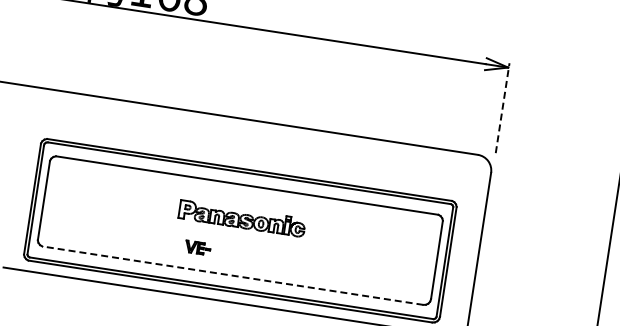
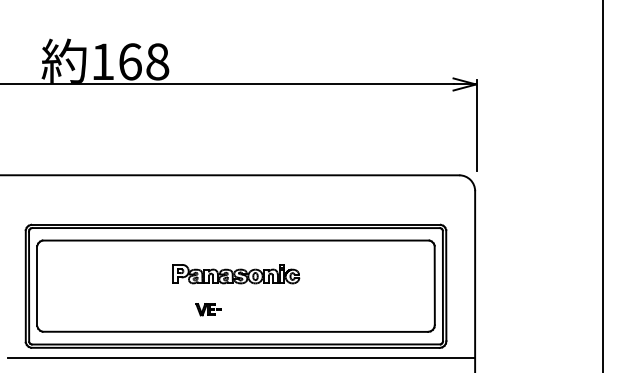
line: (502, 107) -> (476, 124), dashed -> solid
part: (197, 247) -> (208, 309), moved
line: (233, 275) -> (235, 331), dashed -> solid

